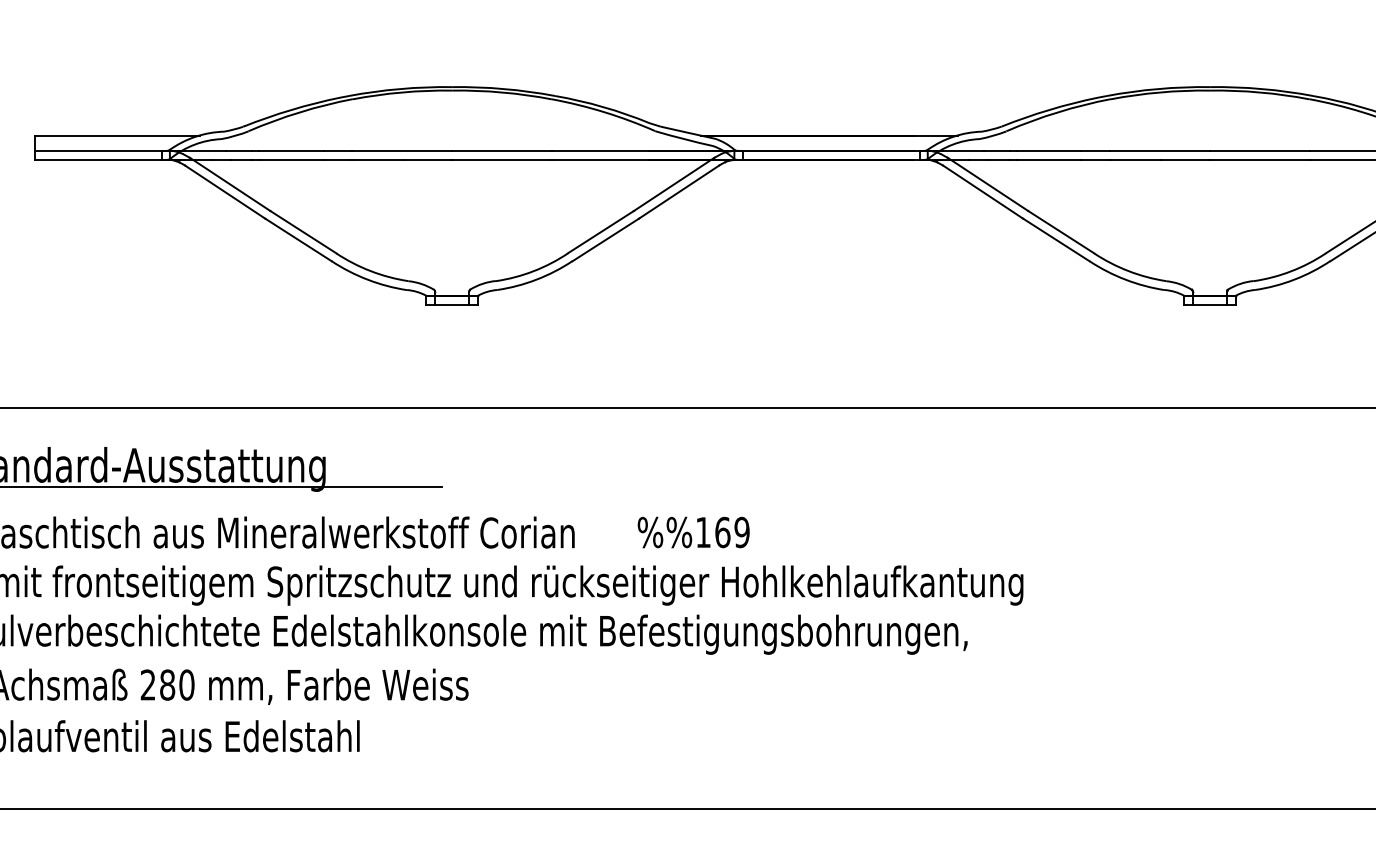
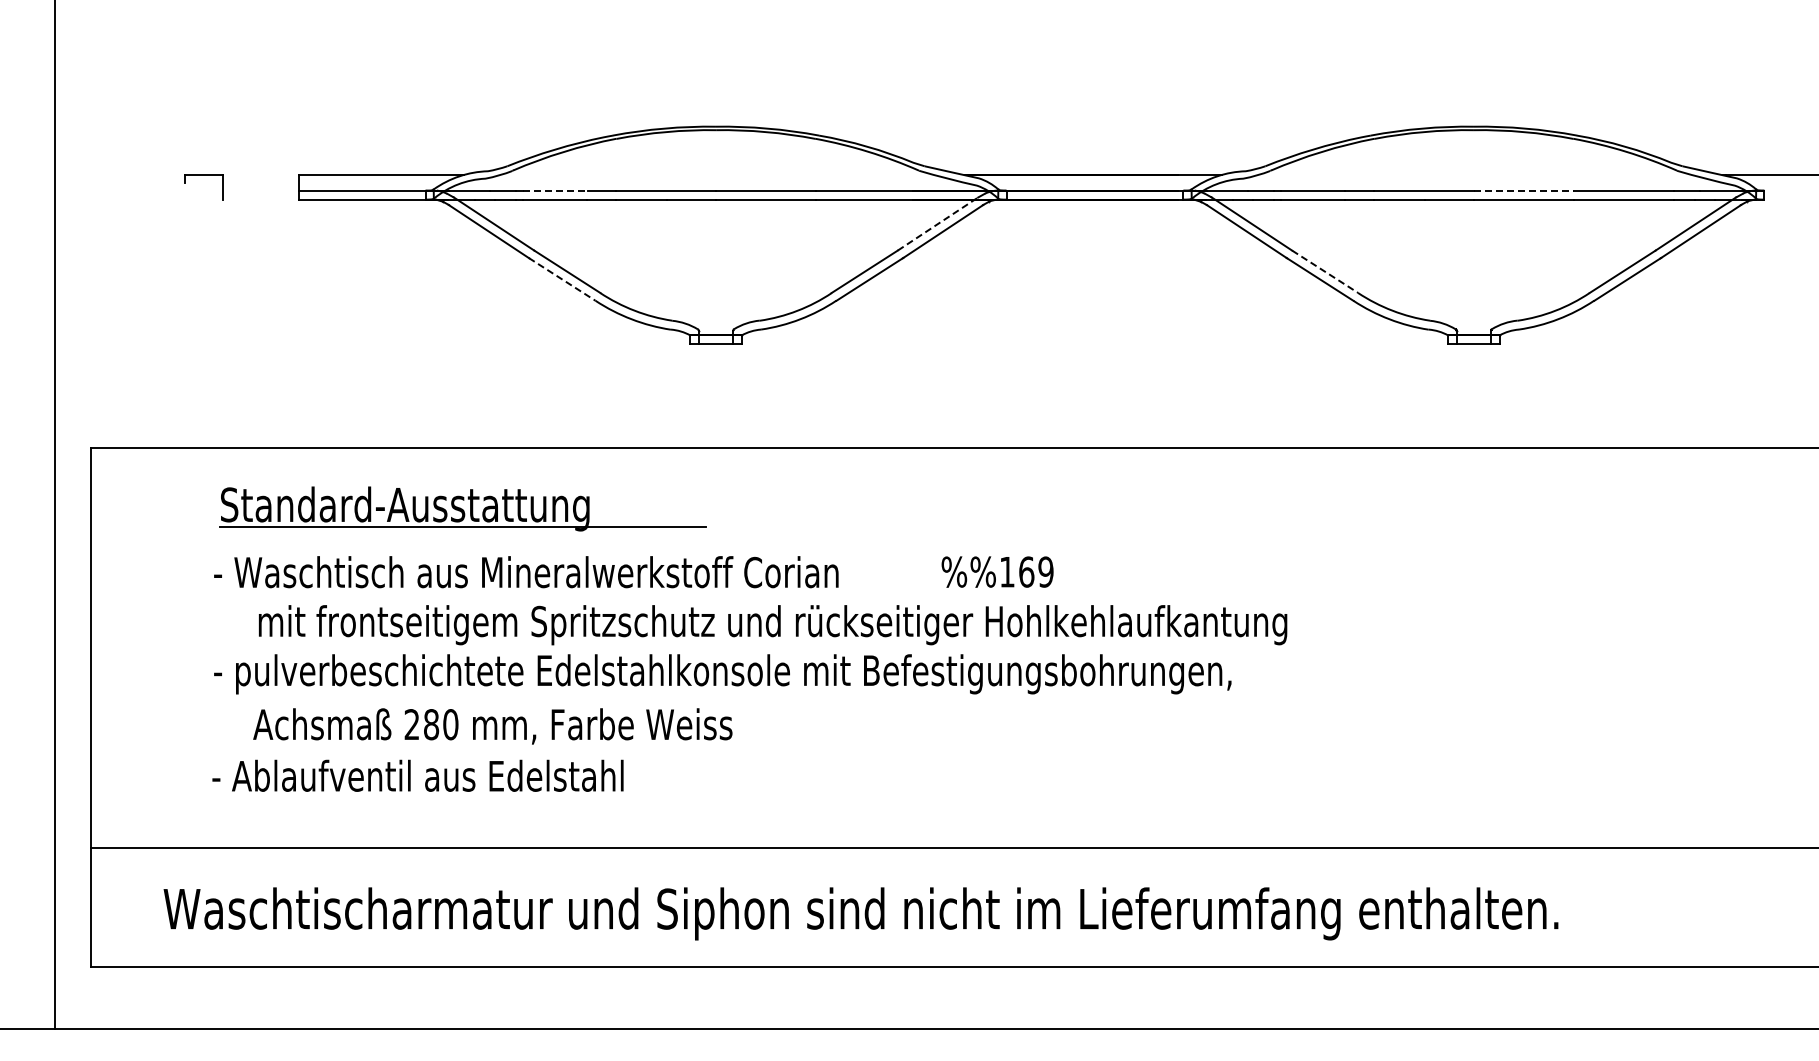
line: (291, 150) -> (555, 190), solid -> dashed
line: (1259, 150) -> (1523, 190), solid -> dashed
line: (674, 183) -> (938, 223), solid -> dashed
line: (1061, 232) -> (1325, 272), solid -> dashed
line: (298, 239) -> (562, 279), solid -> dashed
text: (693, 531) -> (997, 571), moved

